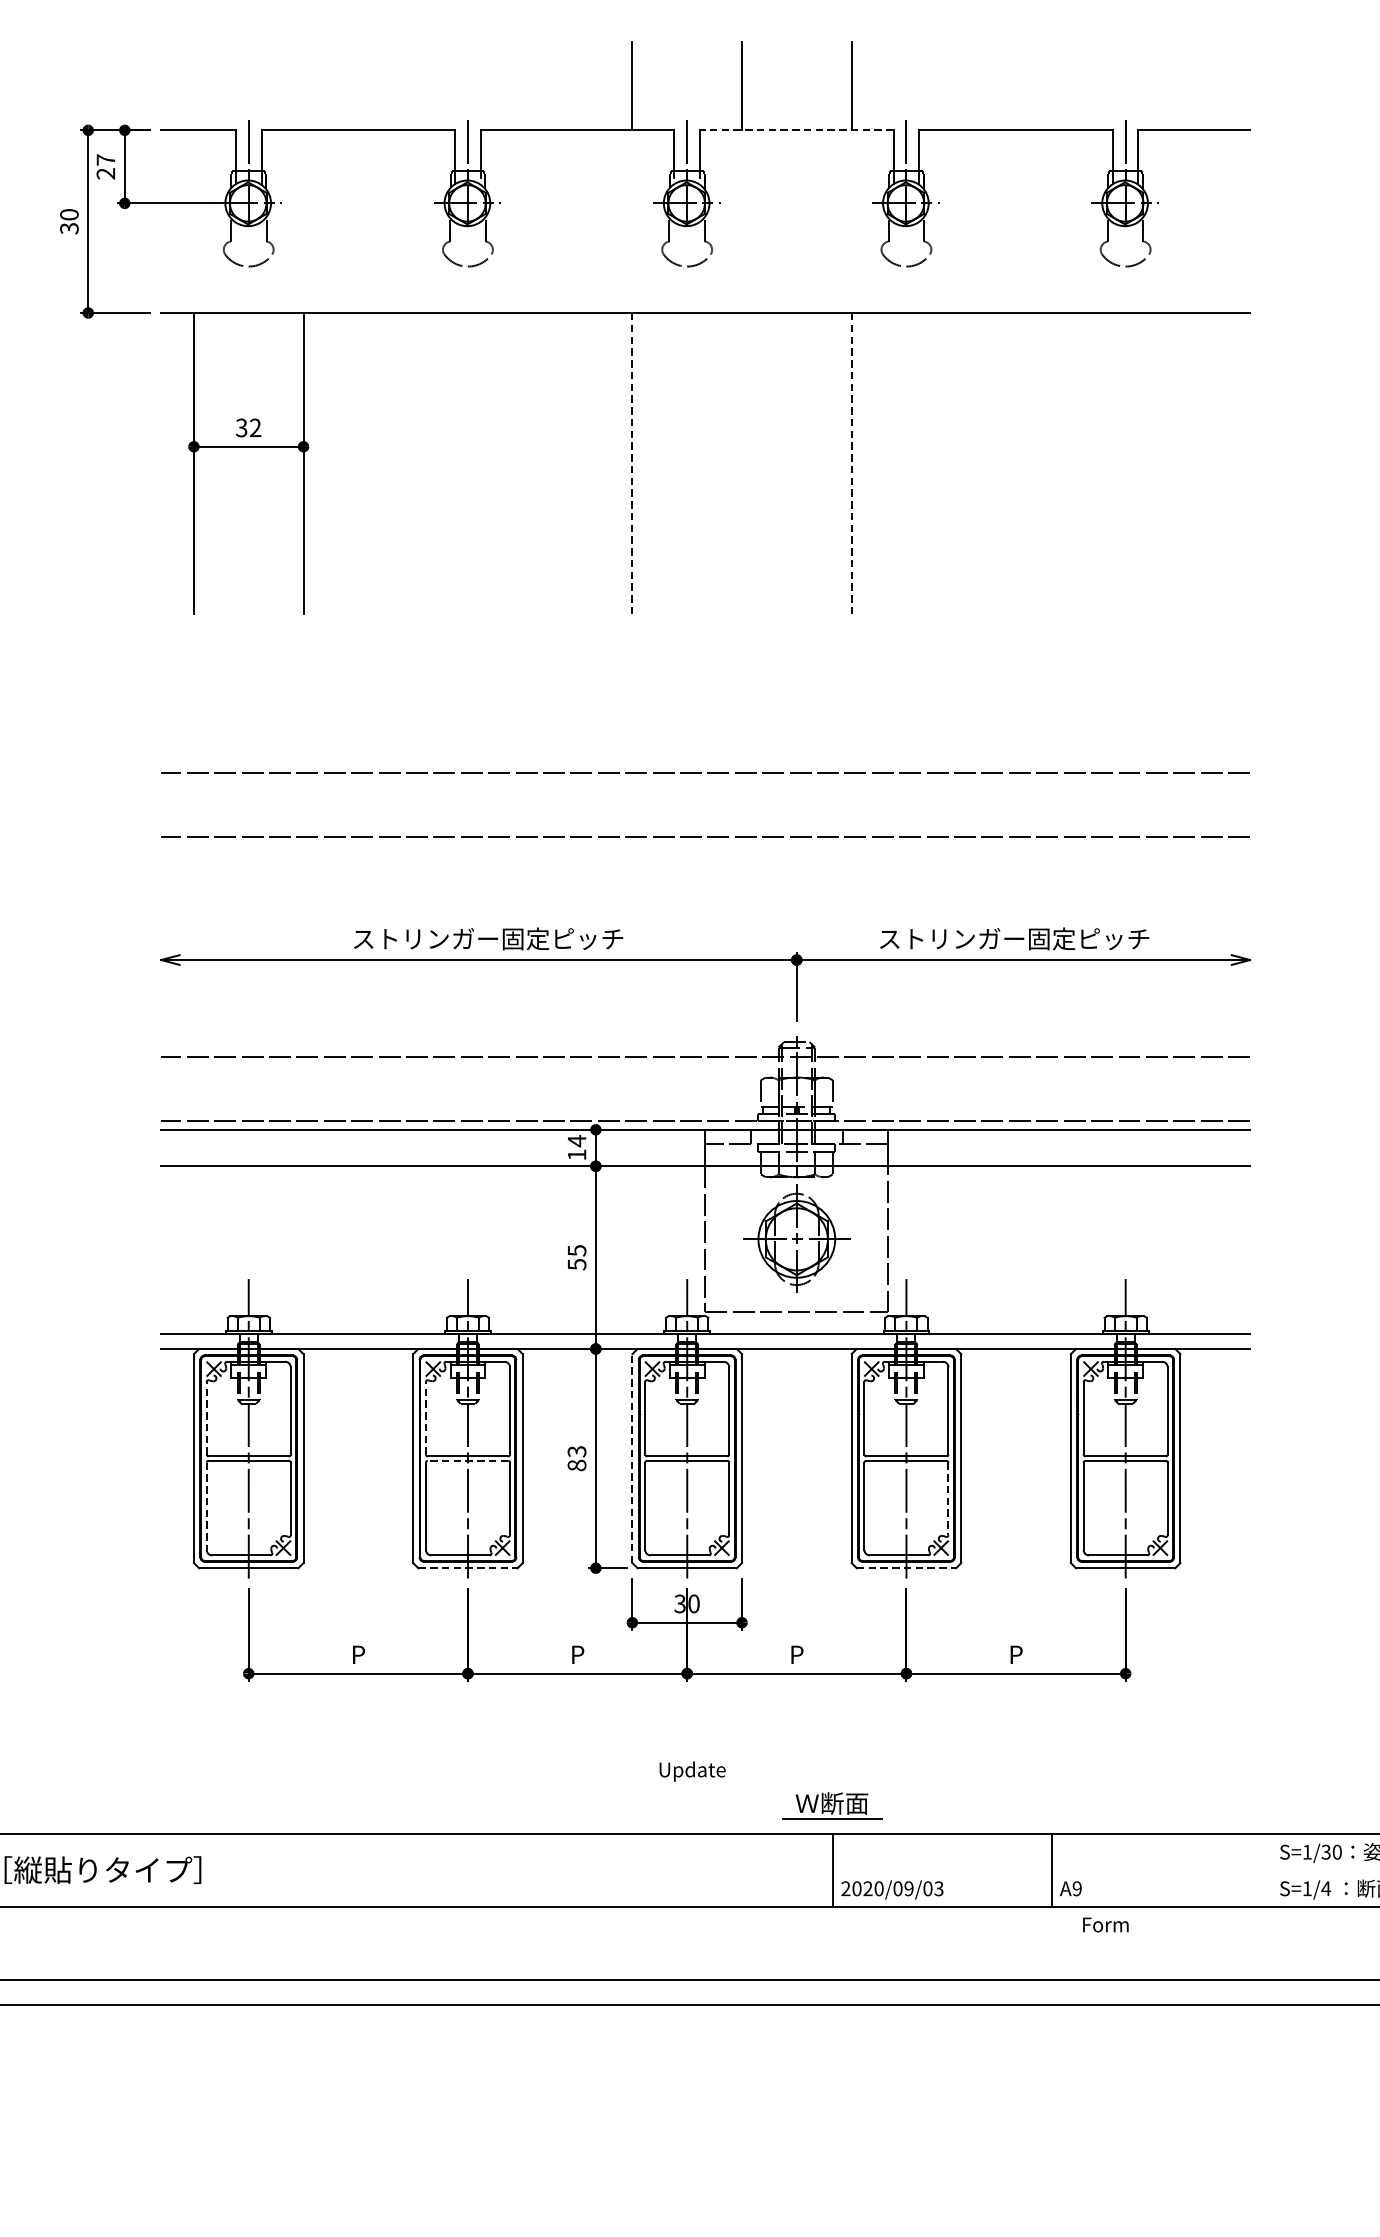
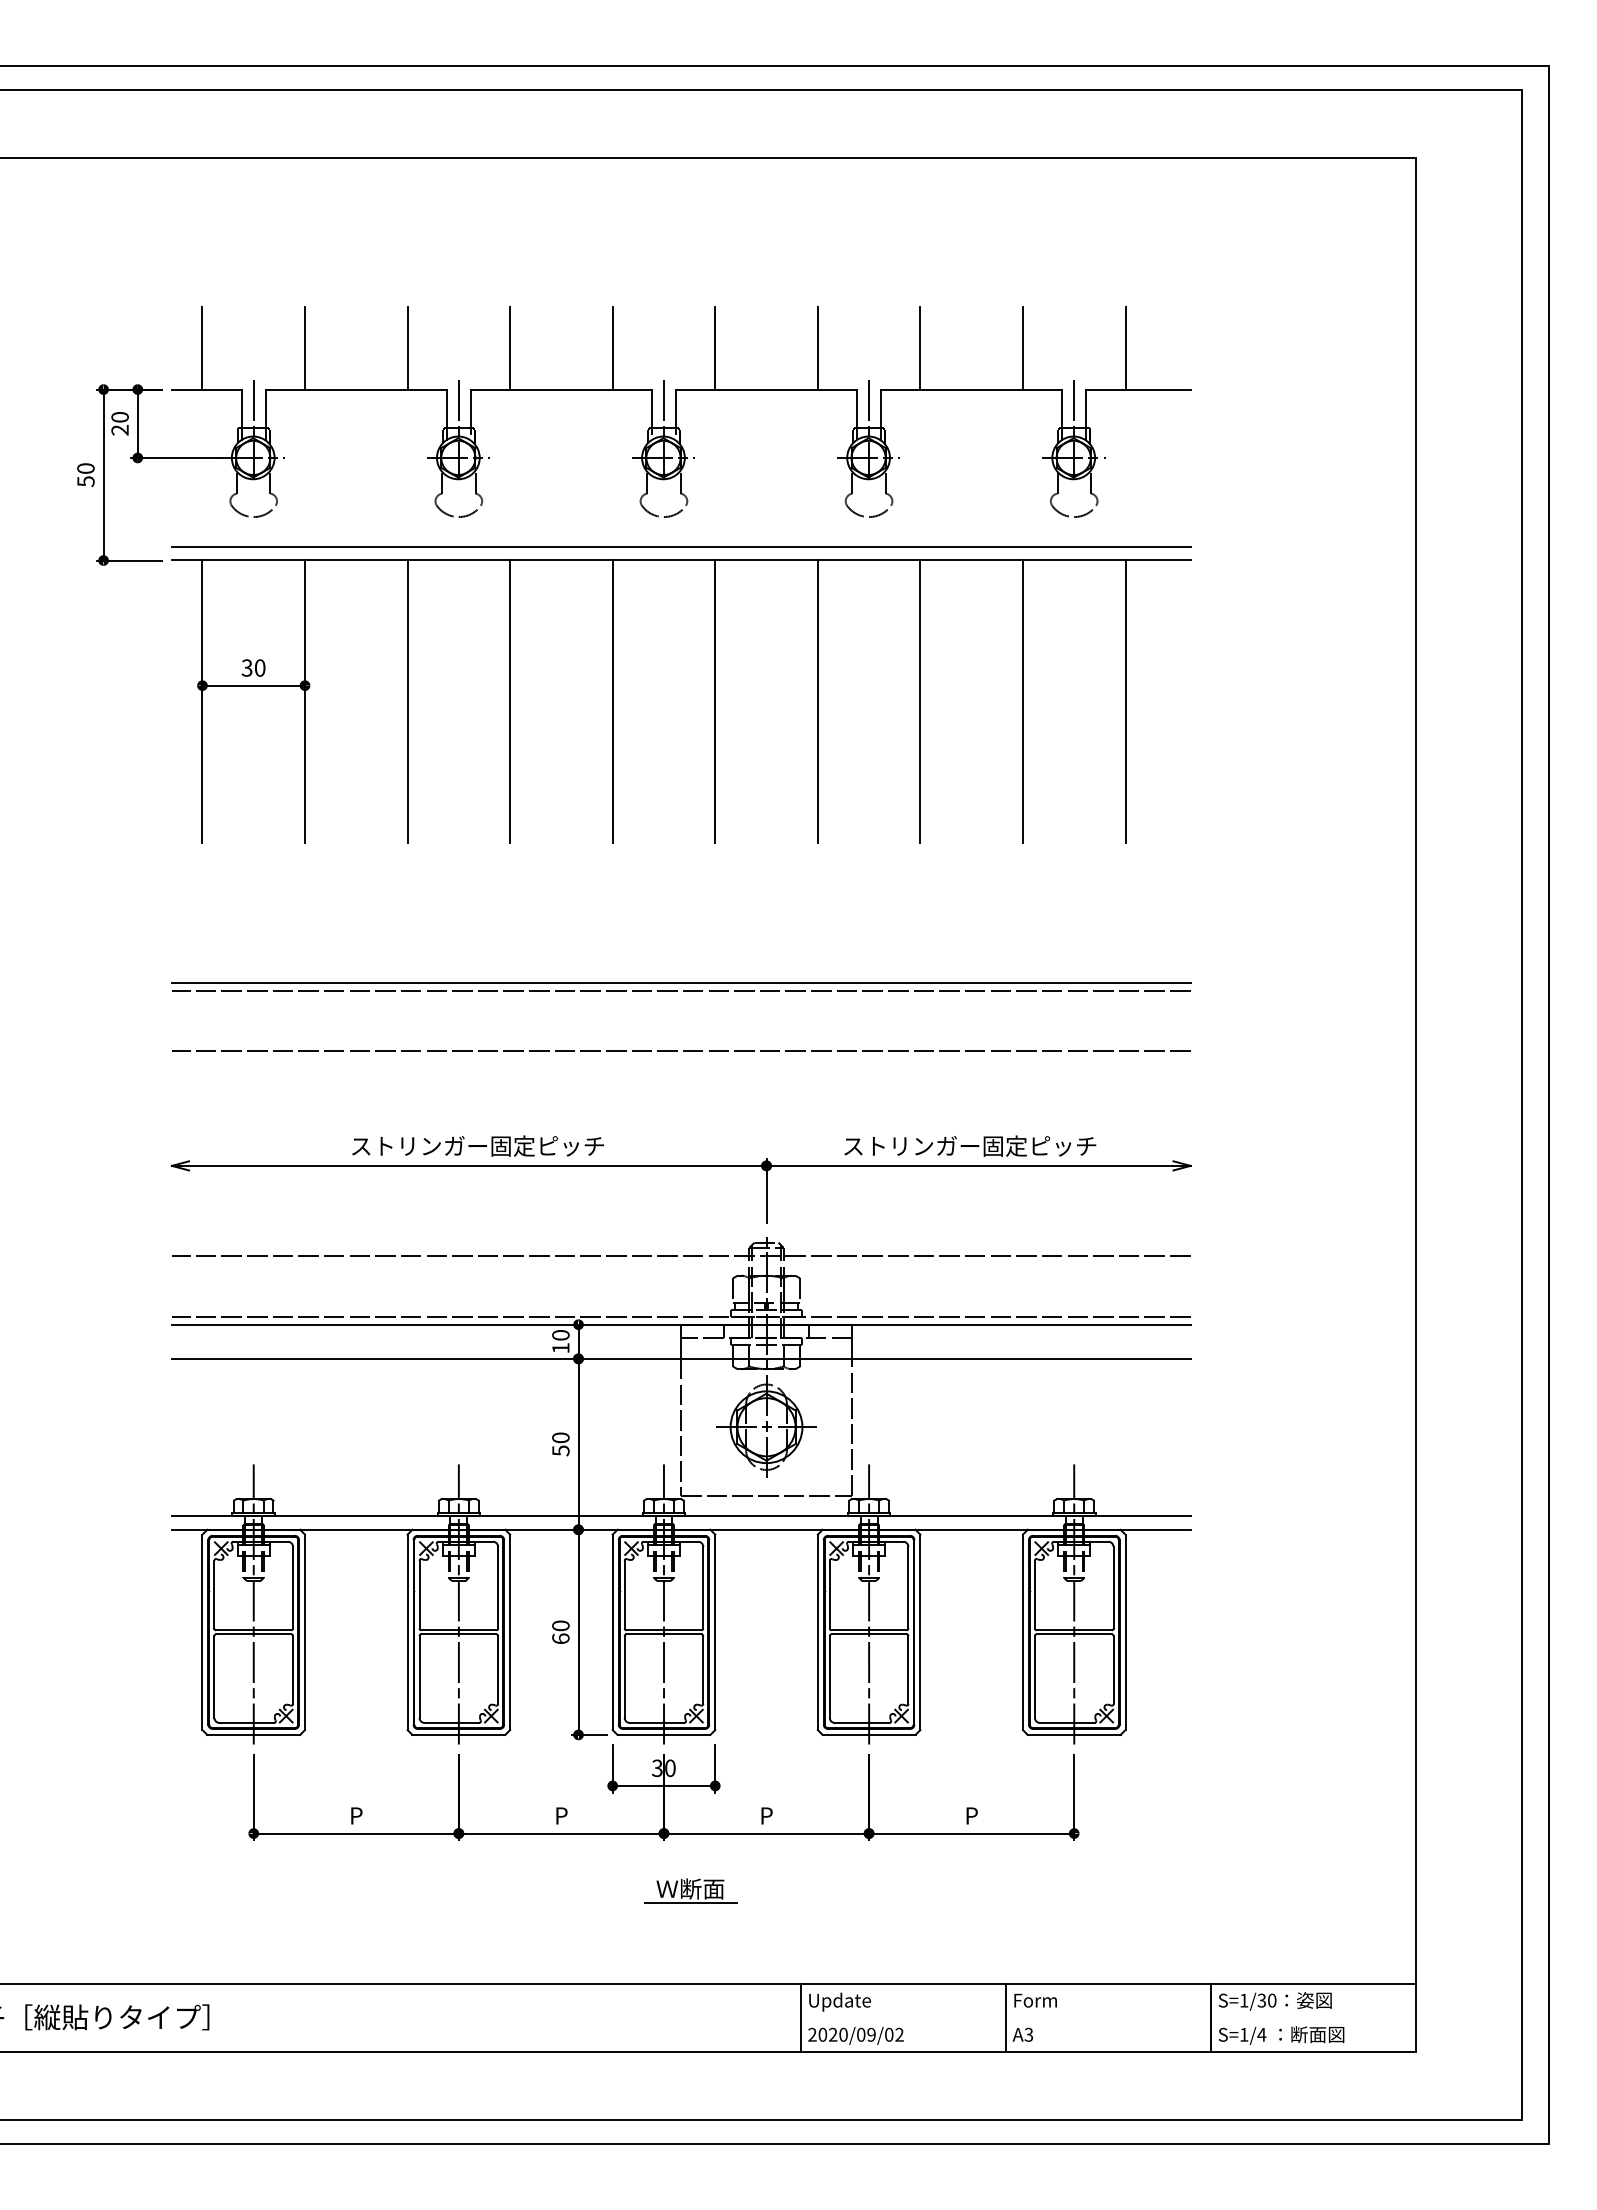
line: (193, 85) -> (202, 347), added
line: (304, 85) -> (305, 347), added
line: (413, 85) -> (407, 347), added
line: (523, 85) -> (510, 347), added
line: (961, 85) -> (920, 347), added
line: (1070, 85) -> (1022, 347), added
line: (1180, 85) -> (1125, 347), added
line: (796, 130) -> (766, 389), dashed -> solid
text: (105, 160) -> (119, 417), 27 -> 20
text: (68, 228) -> (85, 481), 30 -> 50
line: (704, 298) -> (680, 546), added
text: (254, 427) -> (259, 667), 32 -> 30
line: (413, 463) -> (407, 701), added
line: (523, 463) -> (510, 701), added
line: (742, 463) -> (715, 701), added
line: (961, 463) -> (920, 701), added
line: (1070, 463) -> (1022, 701), added
line: (1180, 463) -> (1125, 701), added
line: (632, 464) -> (612, 702), dashed -> solid
line: (851, 464) -> (817, 702), dashed -> solid
line: (704, 764) -> (680, 982), added
text: (576, 1141) -> (560, 1335), 14 -> 10
text: (576, 1250) -> (560, 1437), 55 -> 50
line: (206, 1418) -> (214, 1594), dashed -> solid
line: (425, 1418) -> (419, 1594), dashed -> solid
text: (576, 1458) -> (560, 1632), 83 -> 60
line: (632, 1458) -> (612, 1632), dashed -> solid
line: (467, 1460) -> (458, 1634), dashed -> solid
line: (948, 1499) -> (908, 1670), dashed -> solid
line: (206, 1505) -> (214, 1676), dashed -> solid
line: (468, 1567) -> (459, 1734), dashed -> solid
line: (906, 1567) -> (869, 1734), dashed -> solid
text: (692, 1770) -> (839, 2001), moved
part: (832, 1805) -> (690, 1890), moved
line: (1271, 1870) -> (1210, 2017), added
text: (938, 1888) -> (899, 2034), 2020/09/03 -> 2020/09/02
text: (1076, 1888) -> (1028, 2034), A9 -> A3
text: (1105, 1924) -> (1035, 2000), moved

